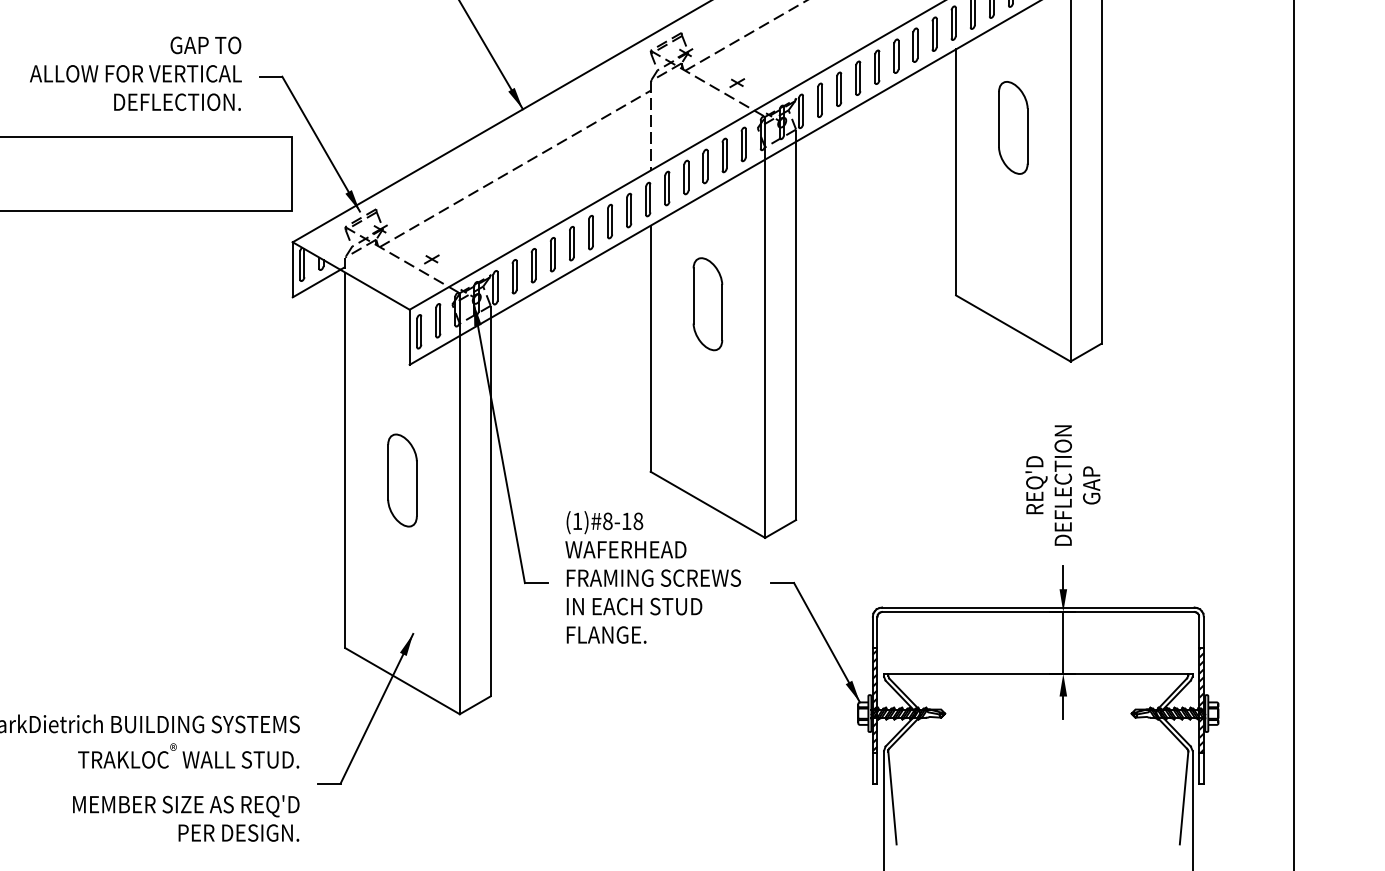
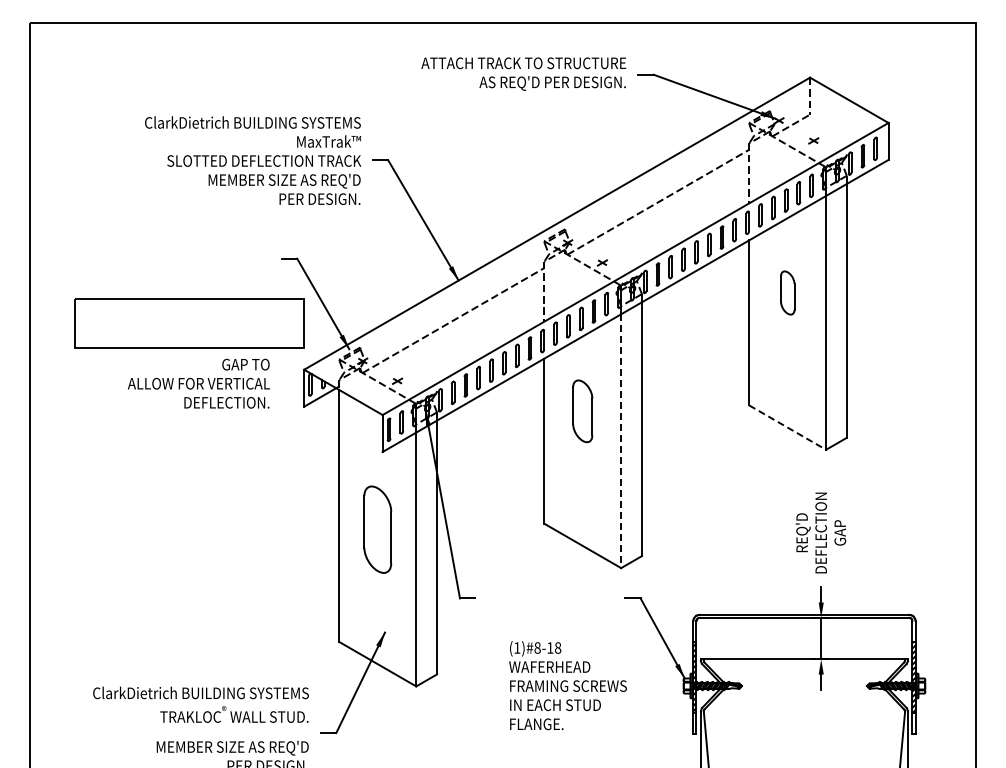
text: (135, 73) -> (198, 383), moved
part: (1013, 127) -> (787, 292), size x0.7
line: (1014, 328) -> (788, 427), solid -> dashed
line: (765, 349) -> (621, 441), solid -> dashed
part: (401, 480) -> (377, 529), size x1.4
text: (652, 577) -> (567, 685), moved

